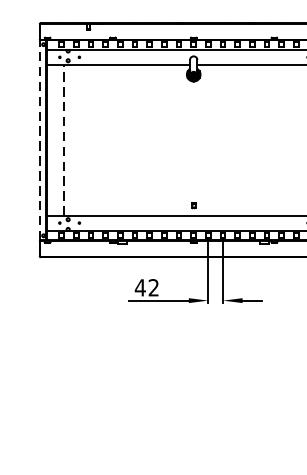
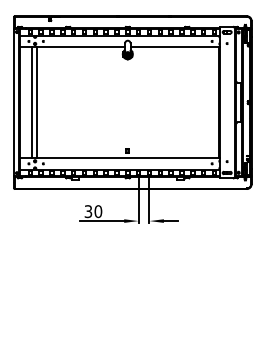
line: (40, 140) -> (14, 102), dashed -> solid
line: (63, 140) -> (31, 102), dashed -> solid
line: (71, 140) -> (37, 102), added
text: (147, 287) -> (93, 211), 42 -> 30

